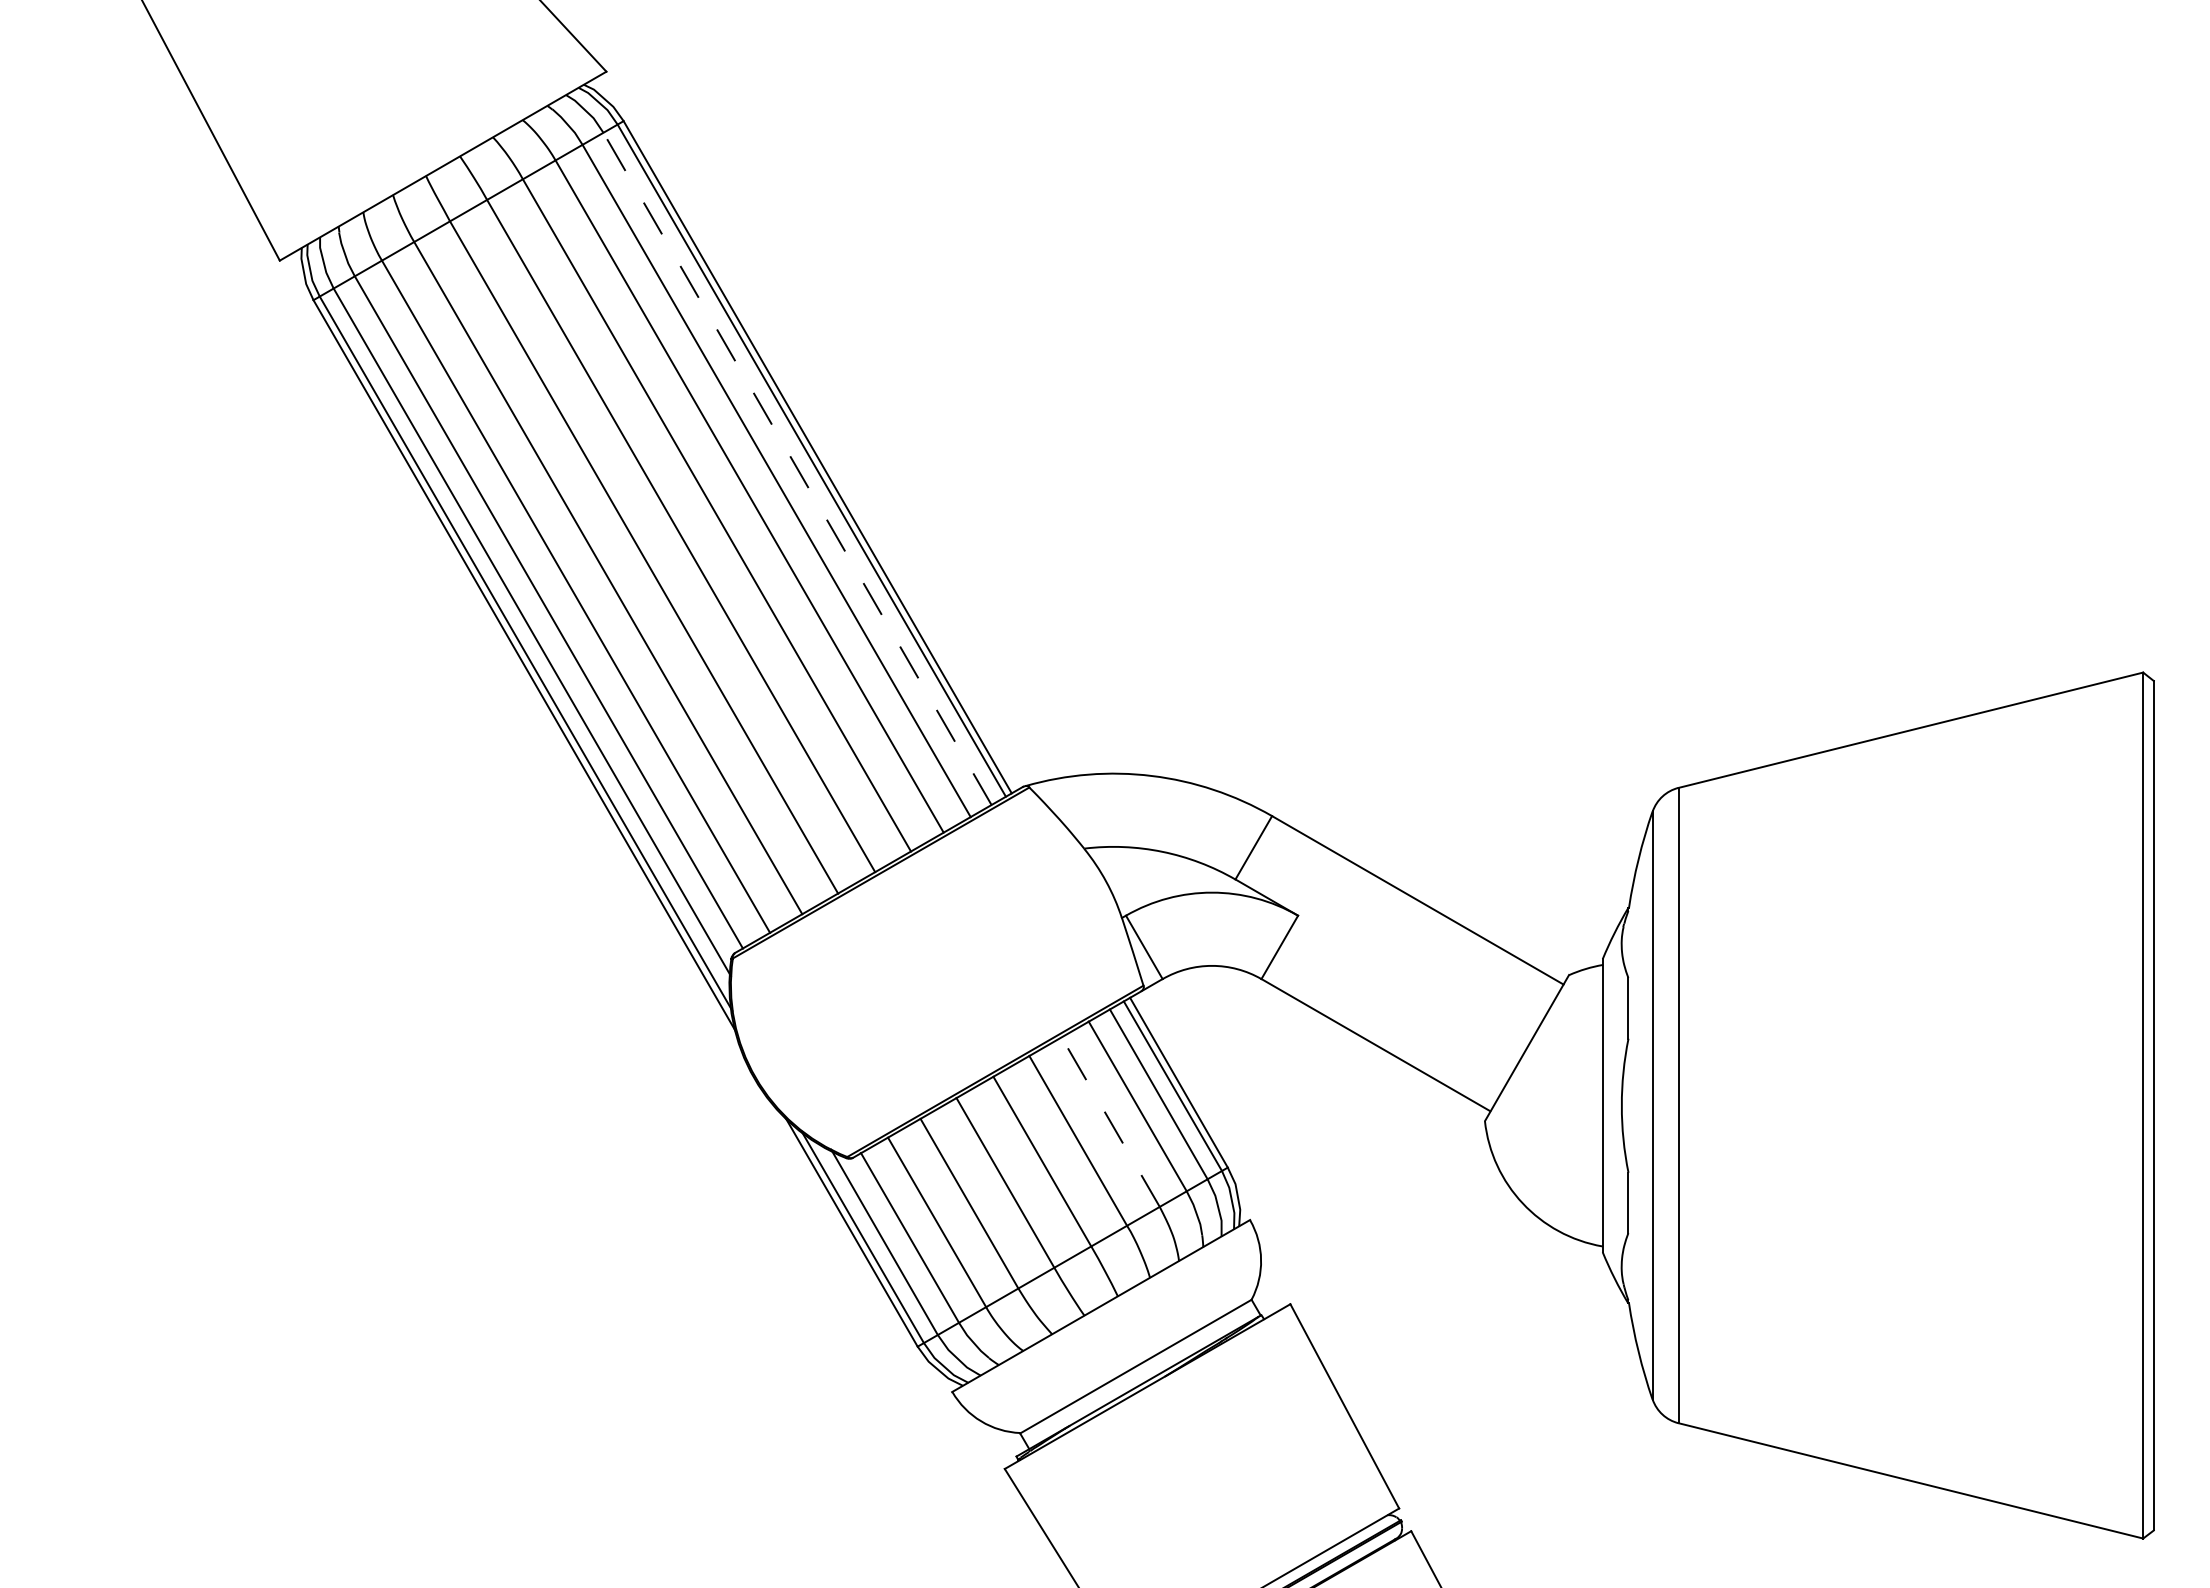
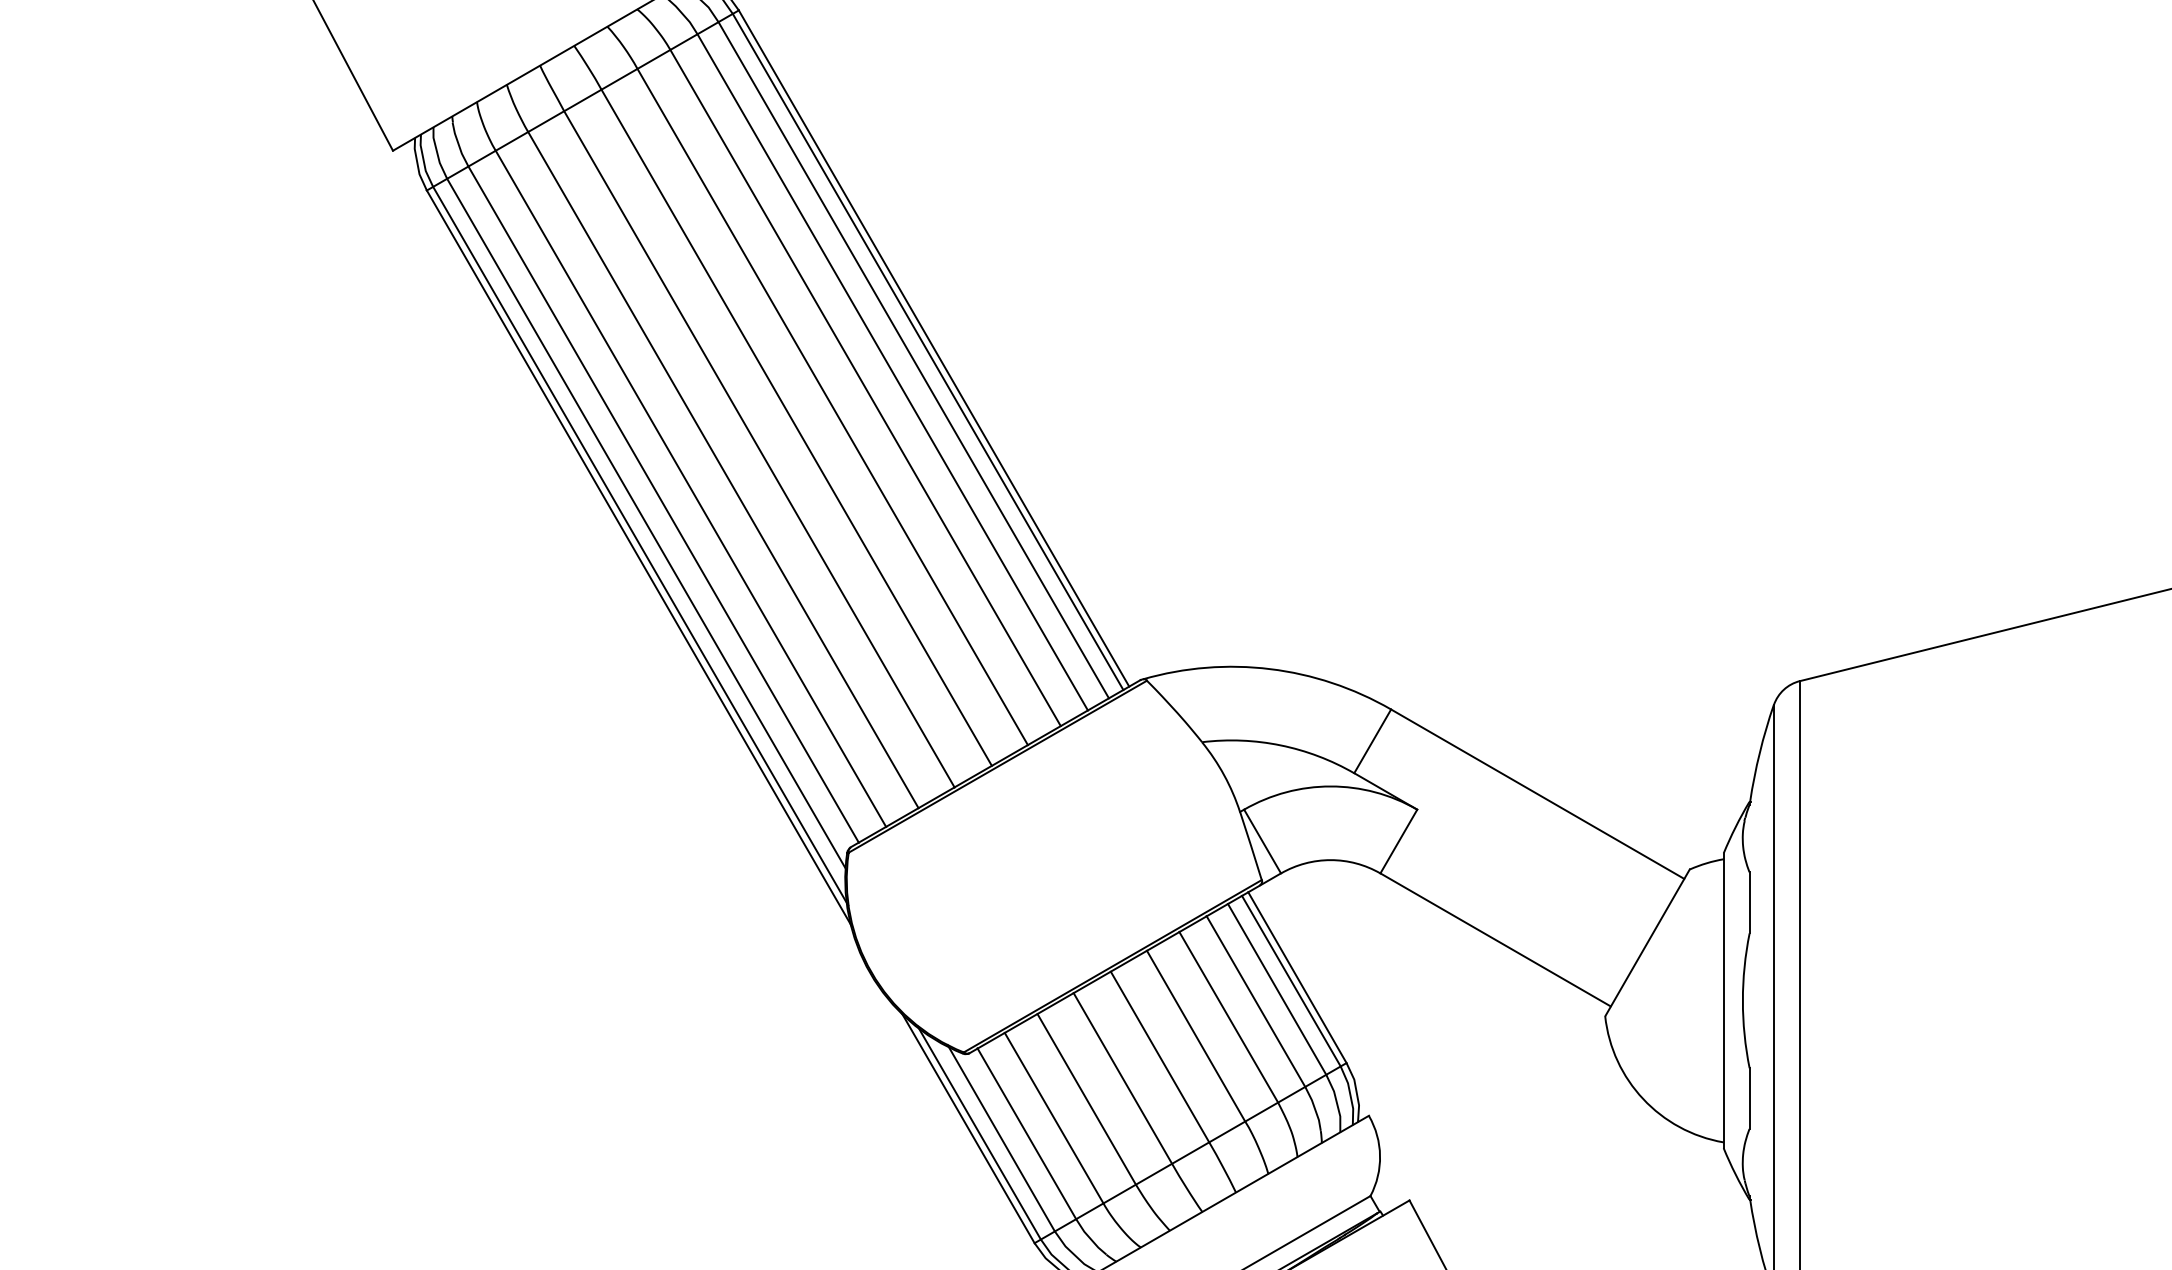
line: (797, 468) -> (913, 359), dashed -> solid
line: (1110, 1122) -> (1228, 1017), dashed -> solid

